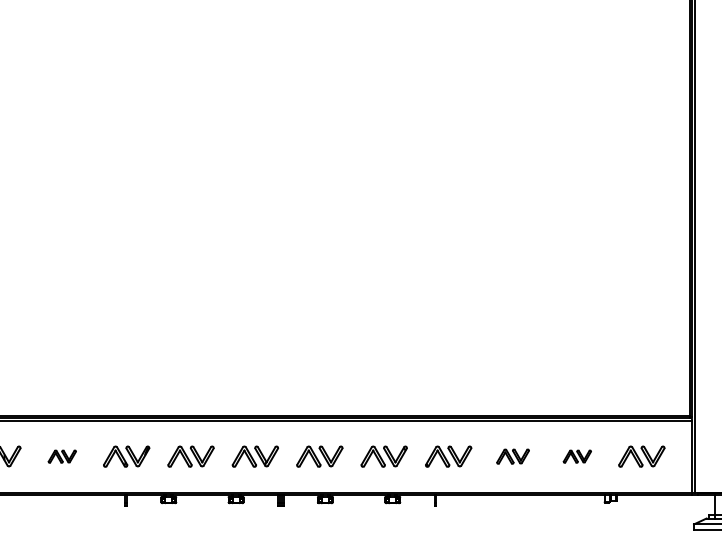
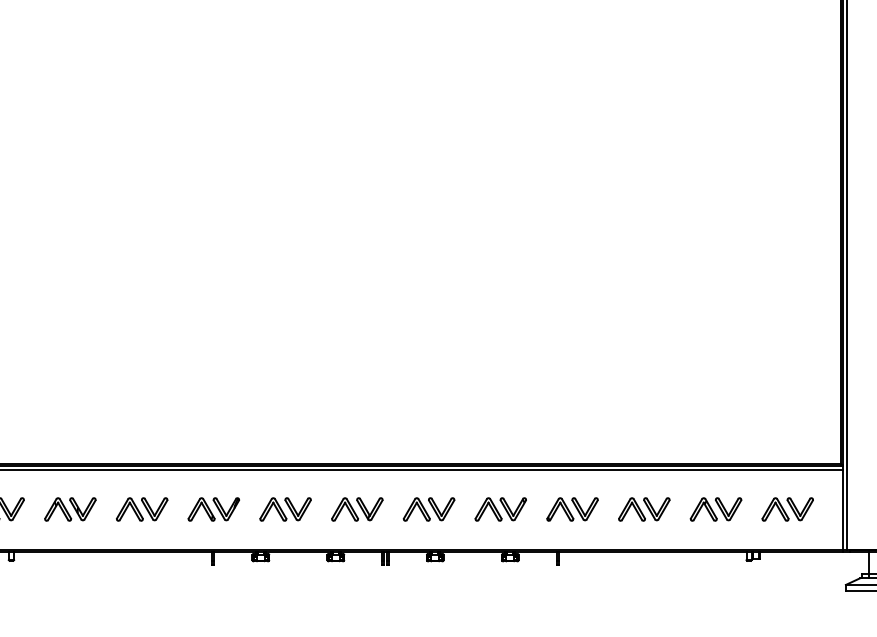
part: (62, 456) -> (142, 509), size x1.67
part: (513, 456) -> (644, 509), size x1.43
part: (576, 456) -> (715, 509), size x1.67

